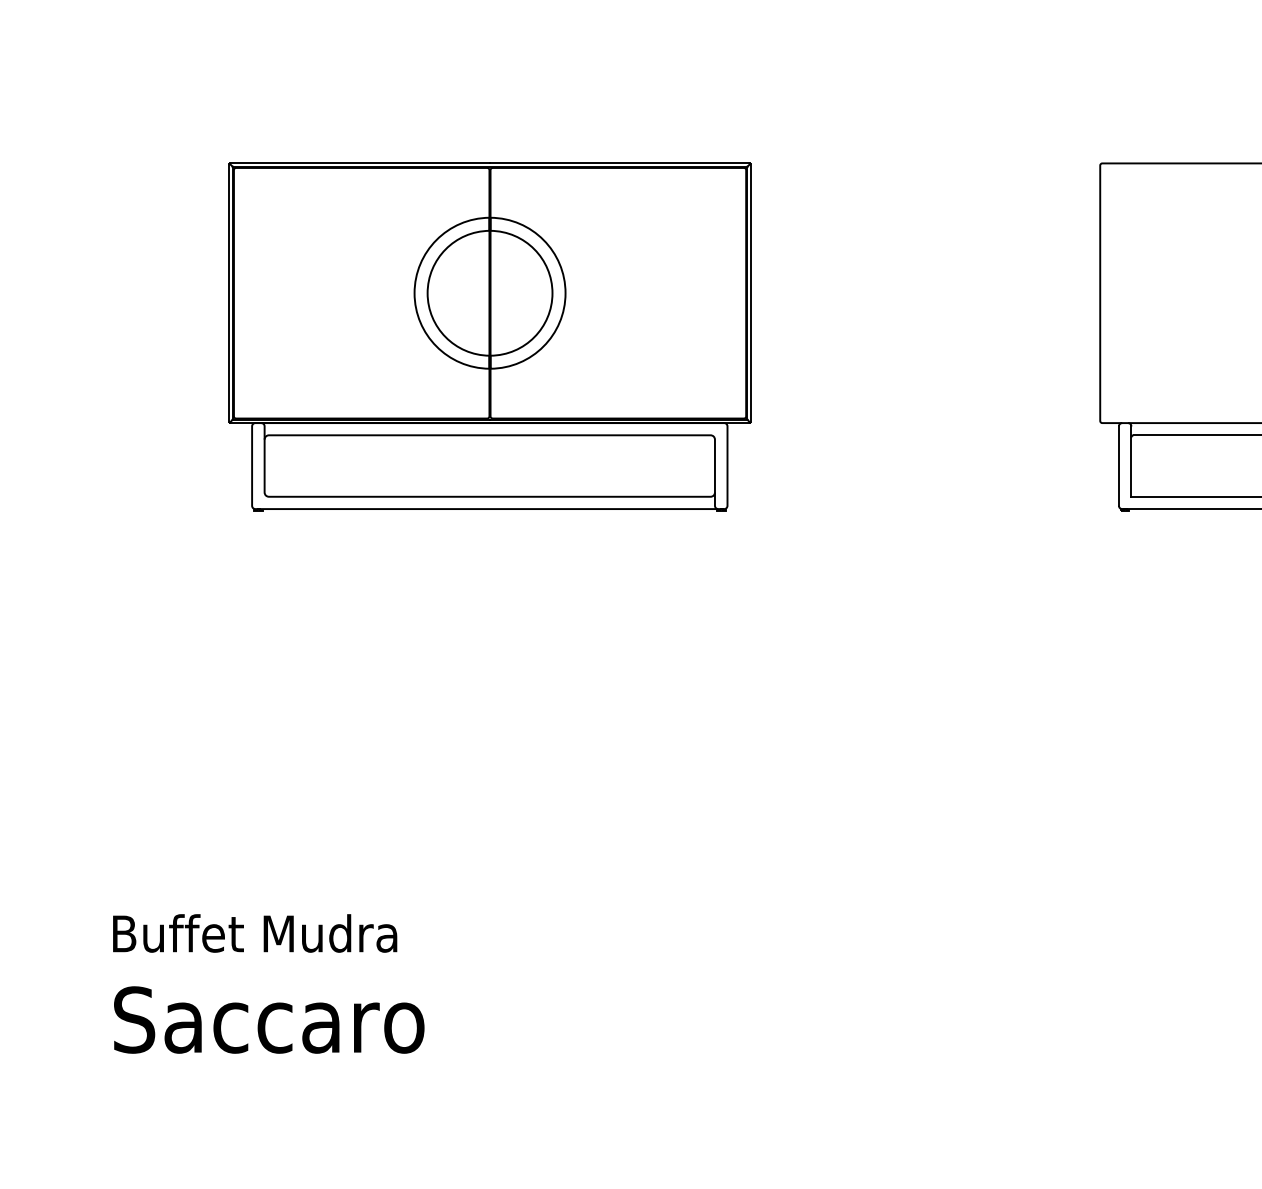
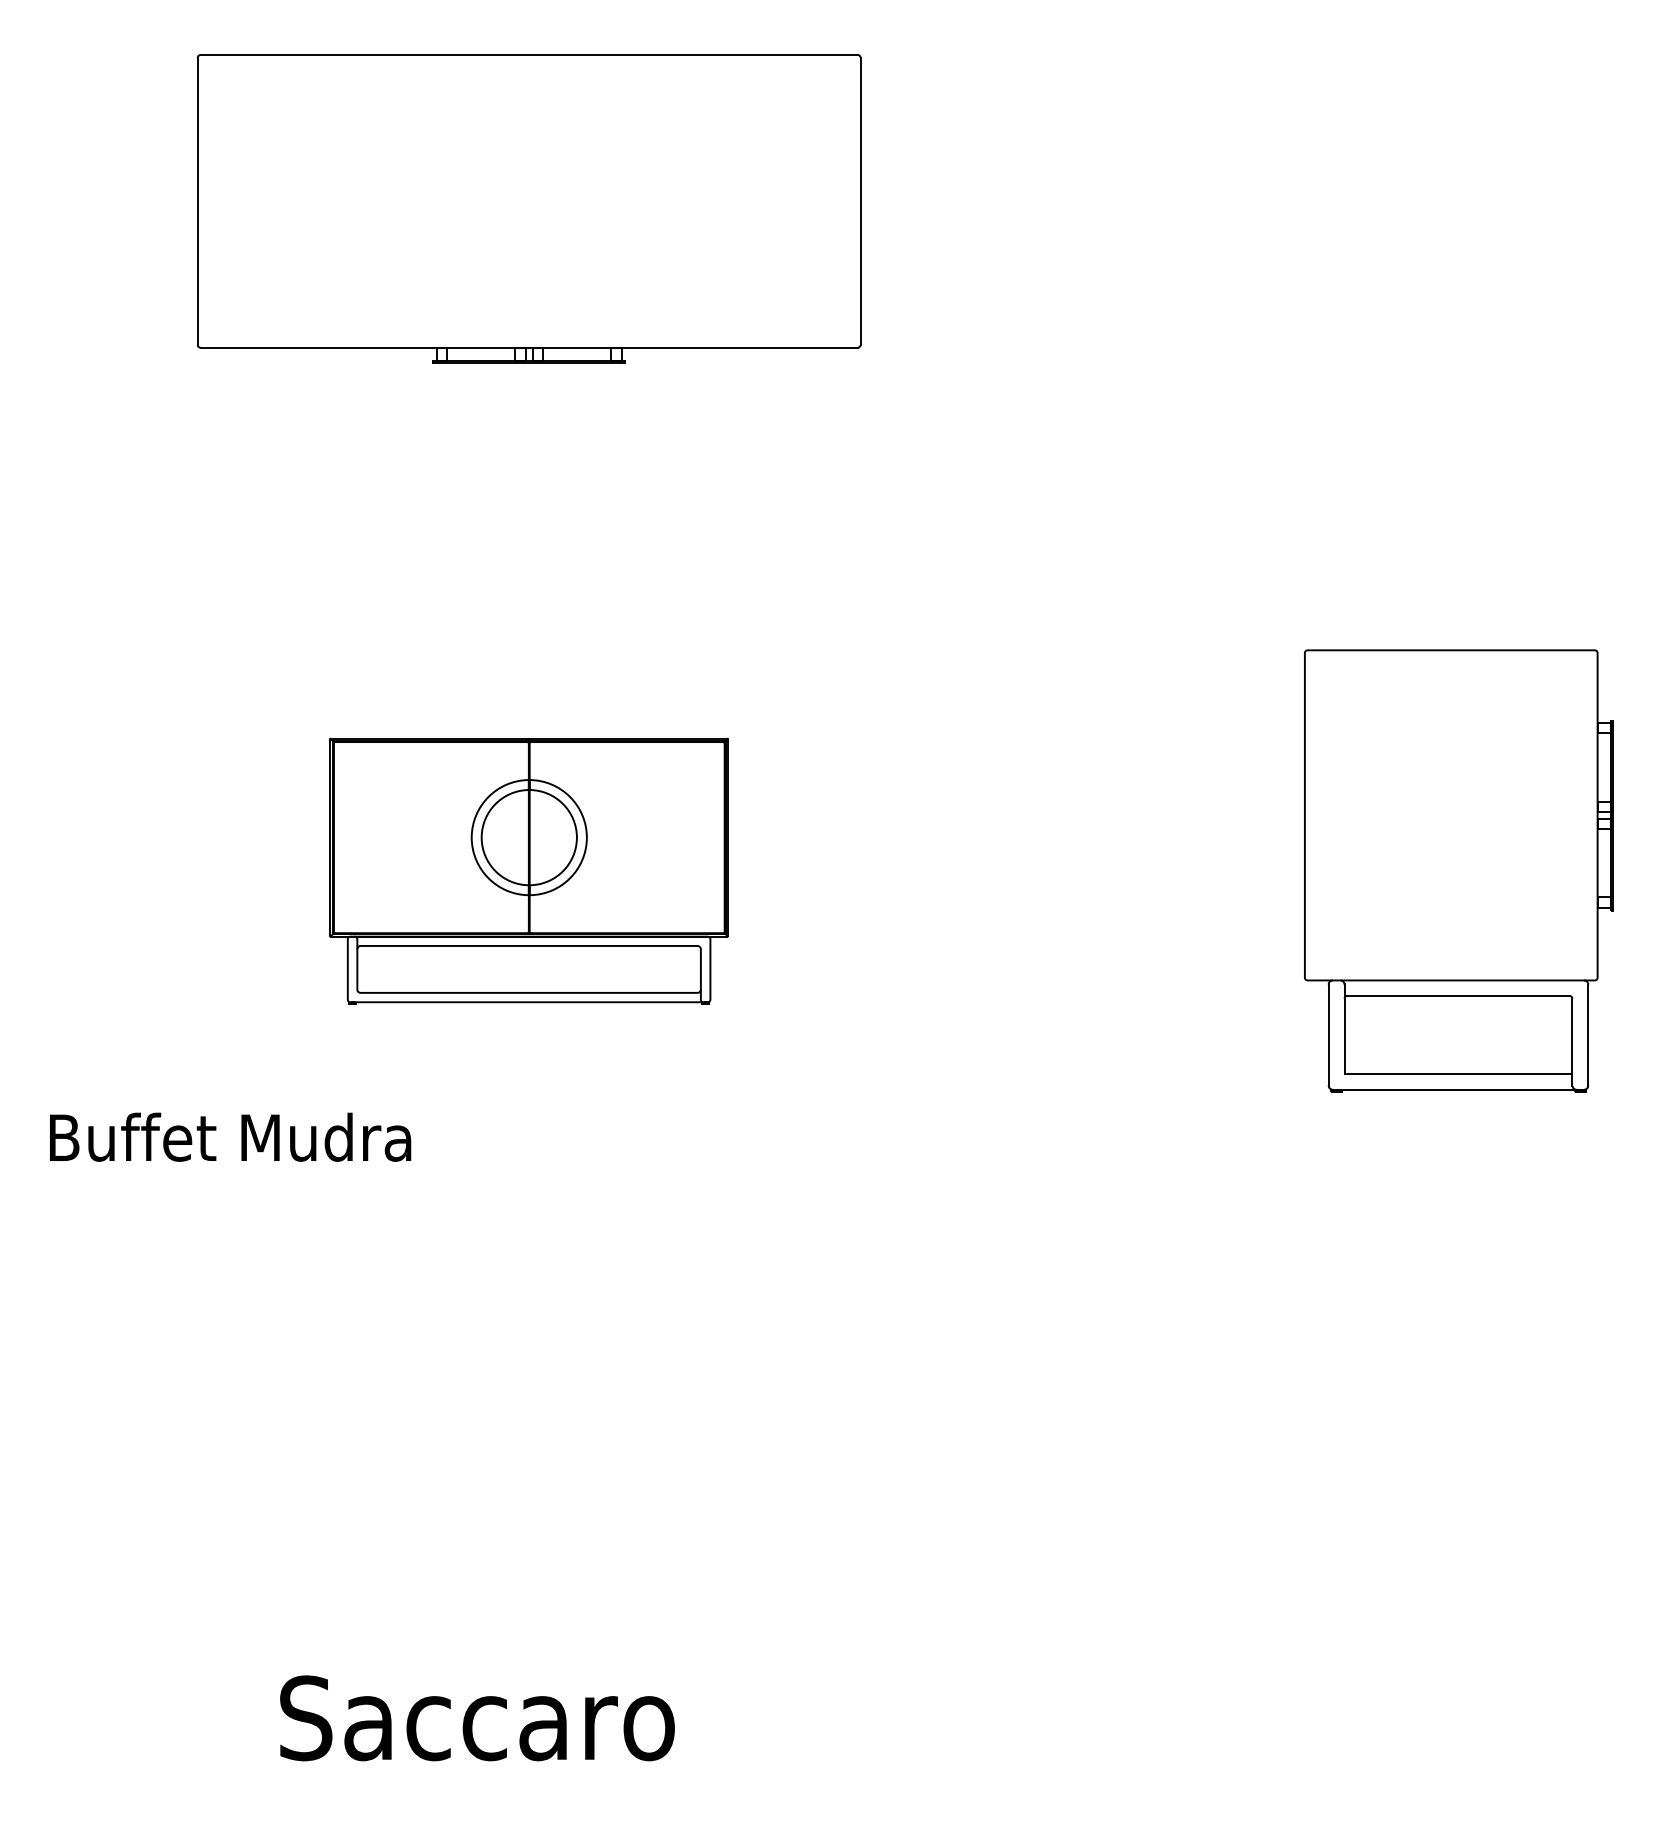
part: (490, 336) -> (529, 870), size x0.6
text: (255, 932) -> (230, 1136), moved
text: (269, 1020) -> (477, 1718), moved

